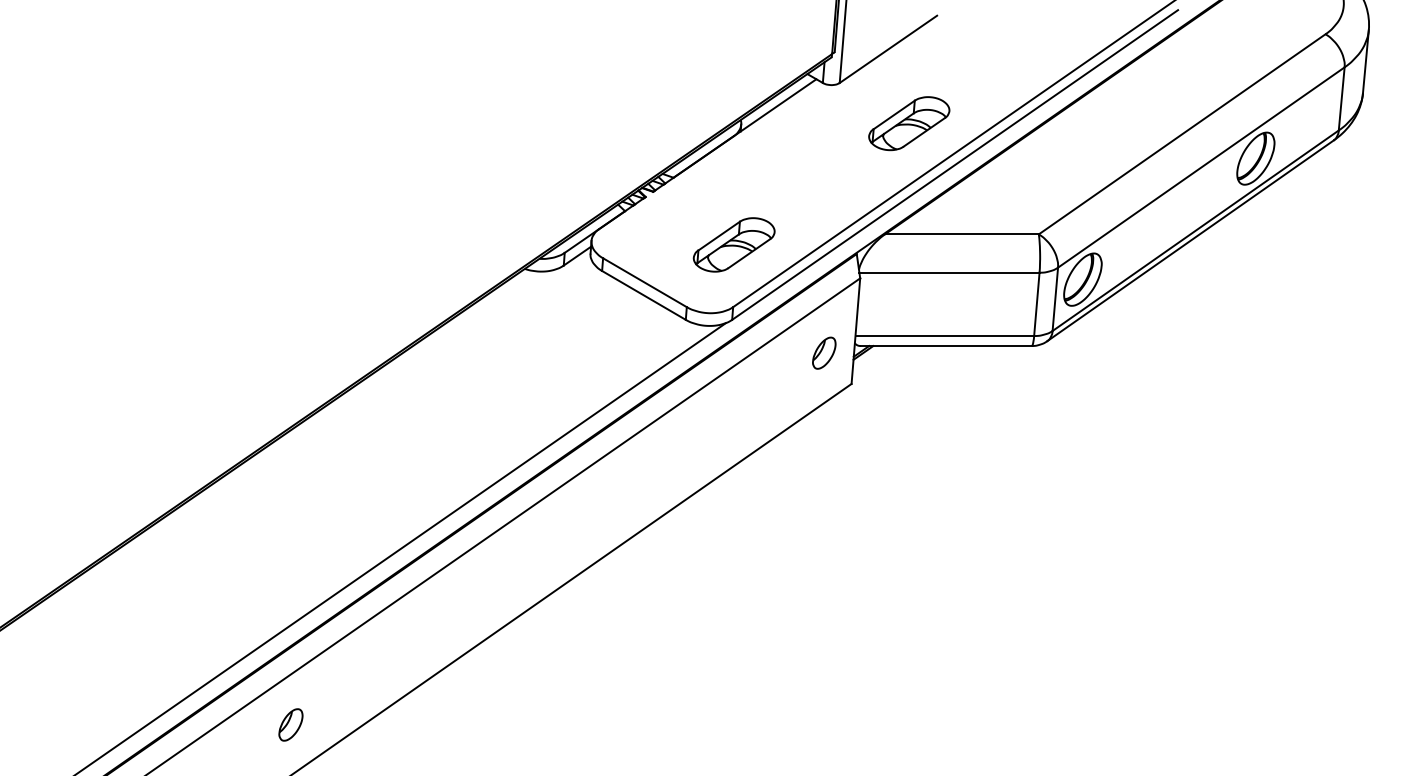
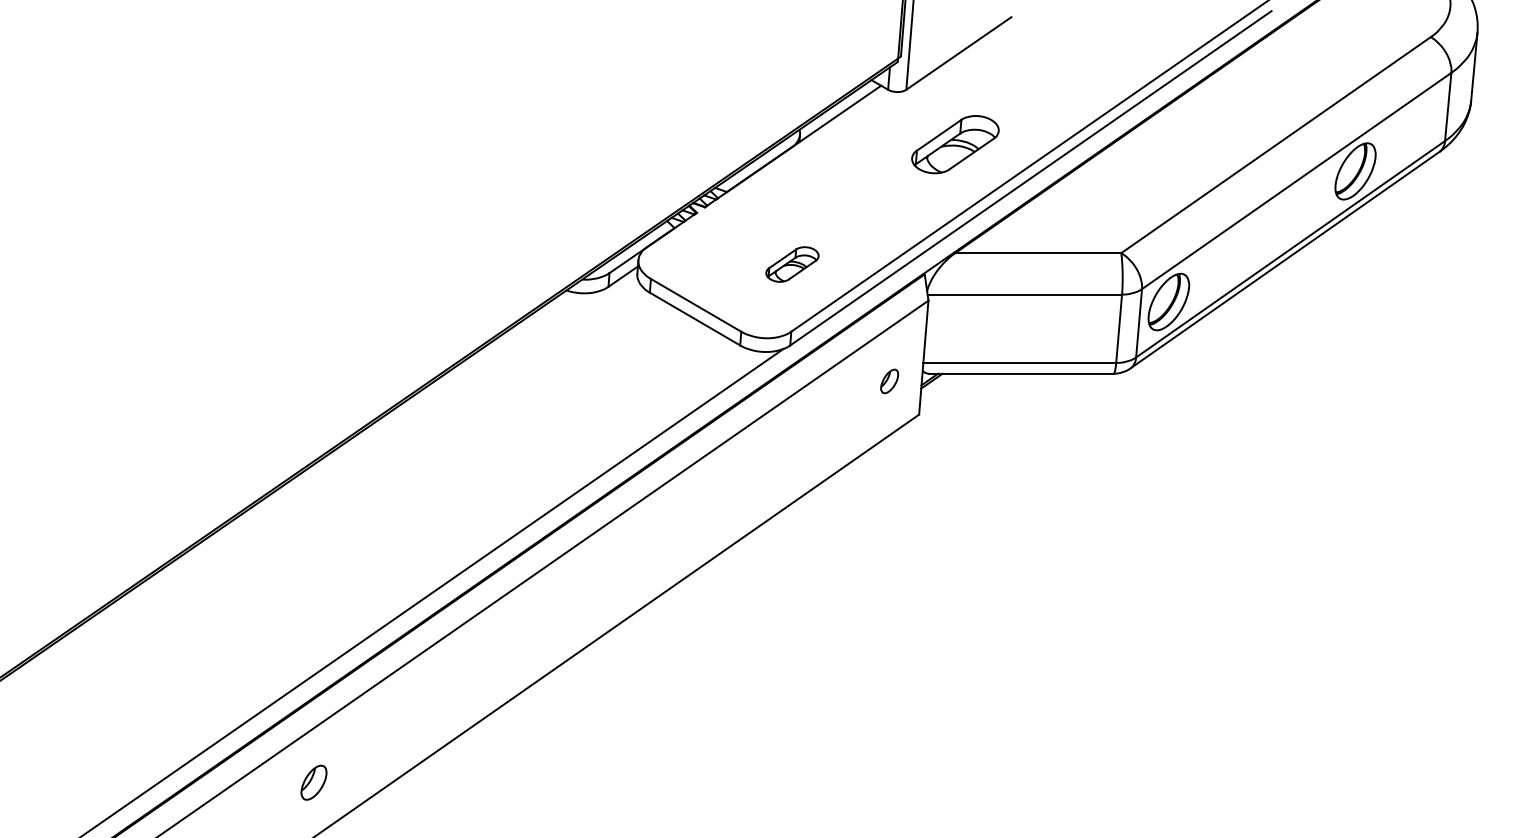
part: (909, 123) -> (955, 144), moved
part: (734, 244) -> (792, 264), size x0.6
part: (824, 353) -> (889, 381), size x0.7

